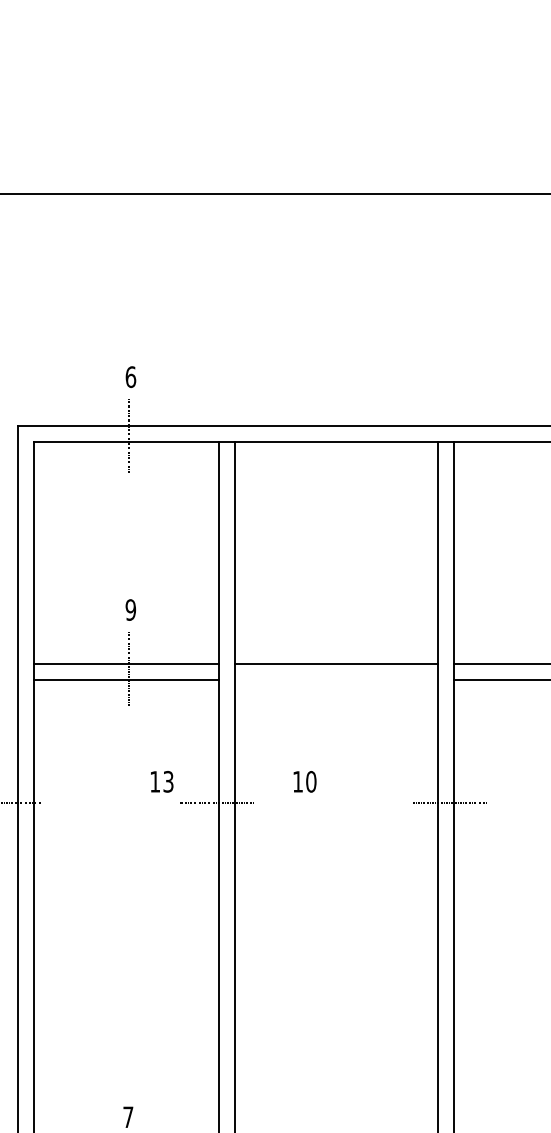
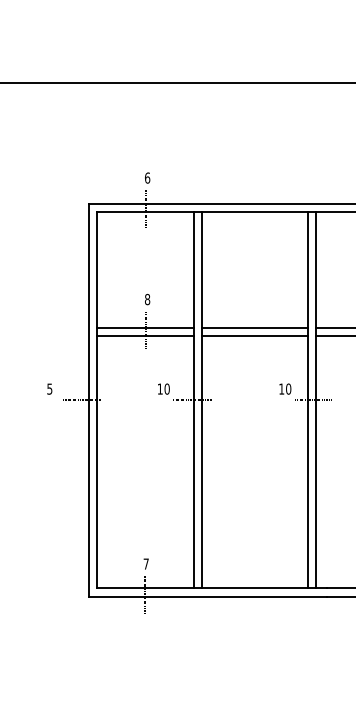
text: (130, 609) -> (147, 299), 9 -> 8
line: (335, 680) -> (254, 336), added
text: (167, 780) -> (166, 388), 13 -> 10
text: (305, 780) -> (285, 388), moved

